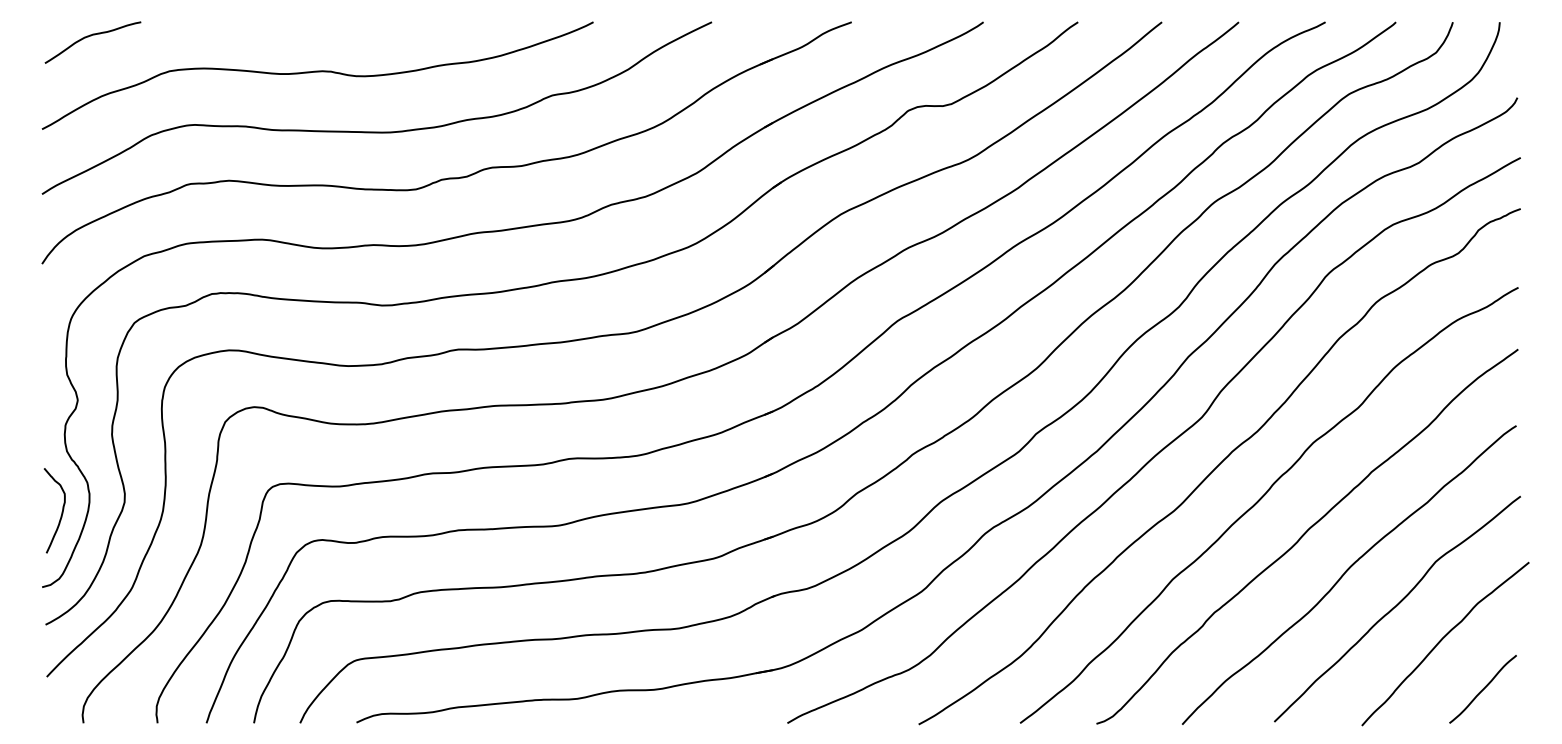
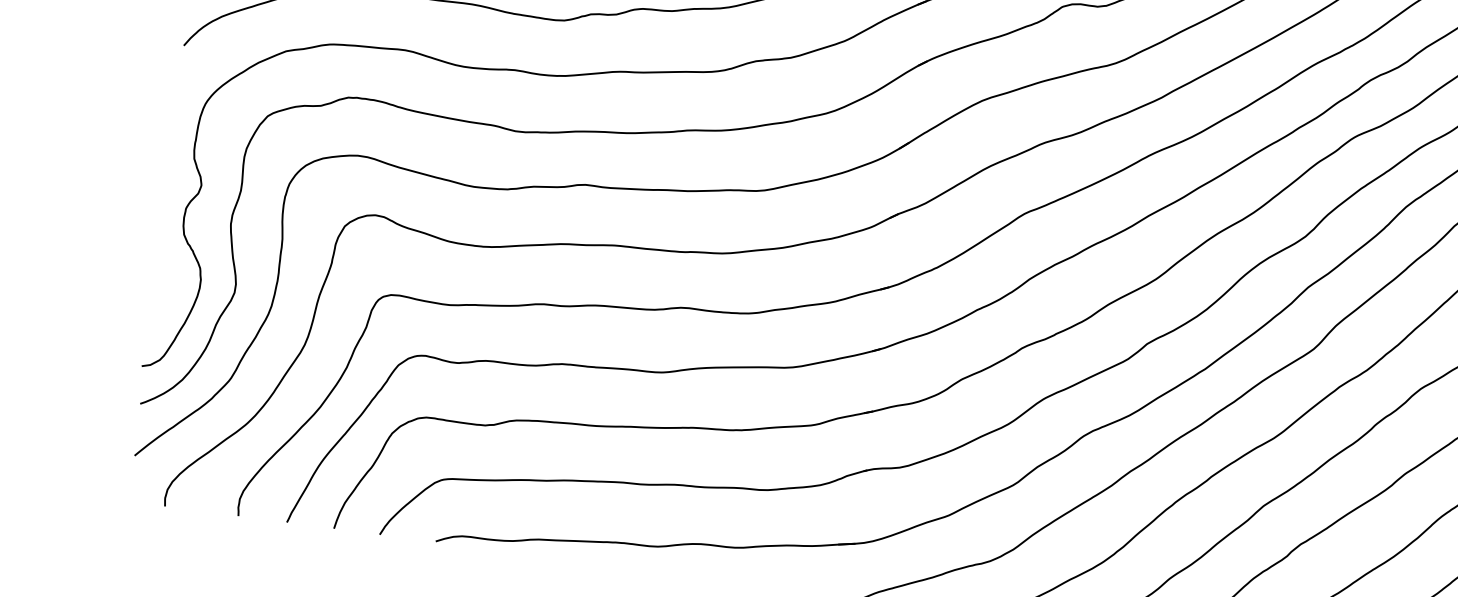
curve: (61, 511) -> (170, 293), removed

